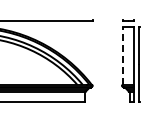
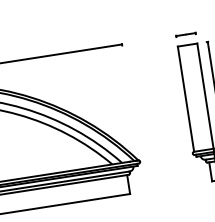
line: (122, 55) -> (185, 98), dashed -> solid

